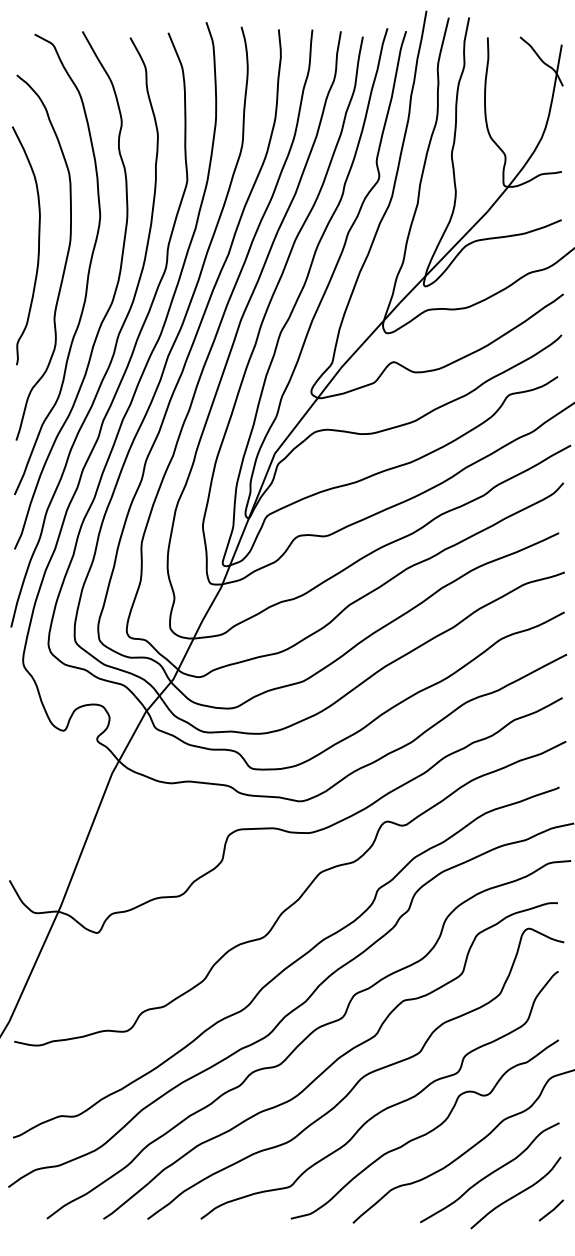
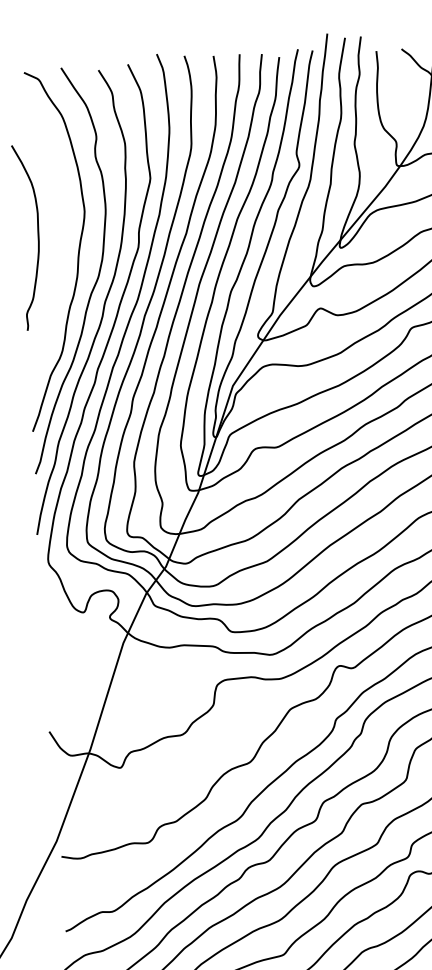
curve: (65, 259) -> (59, 246), removed

